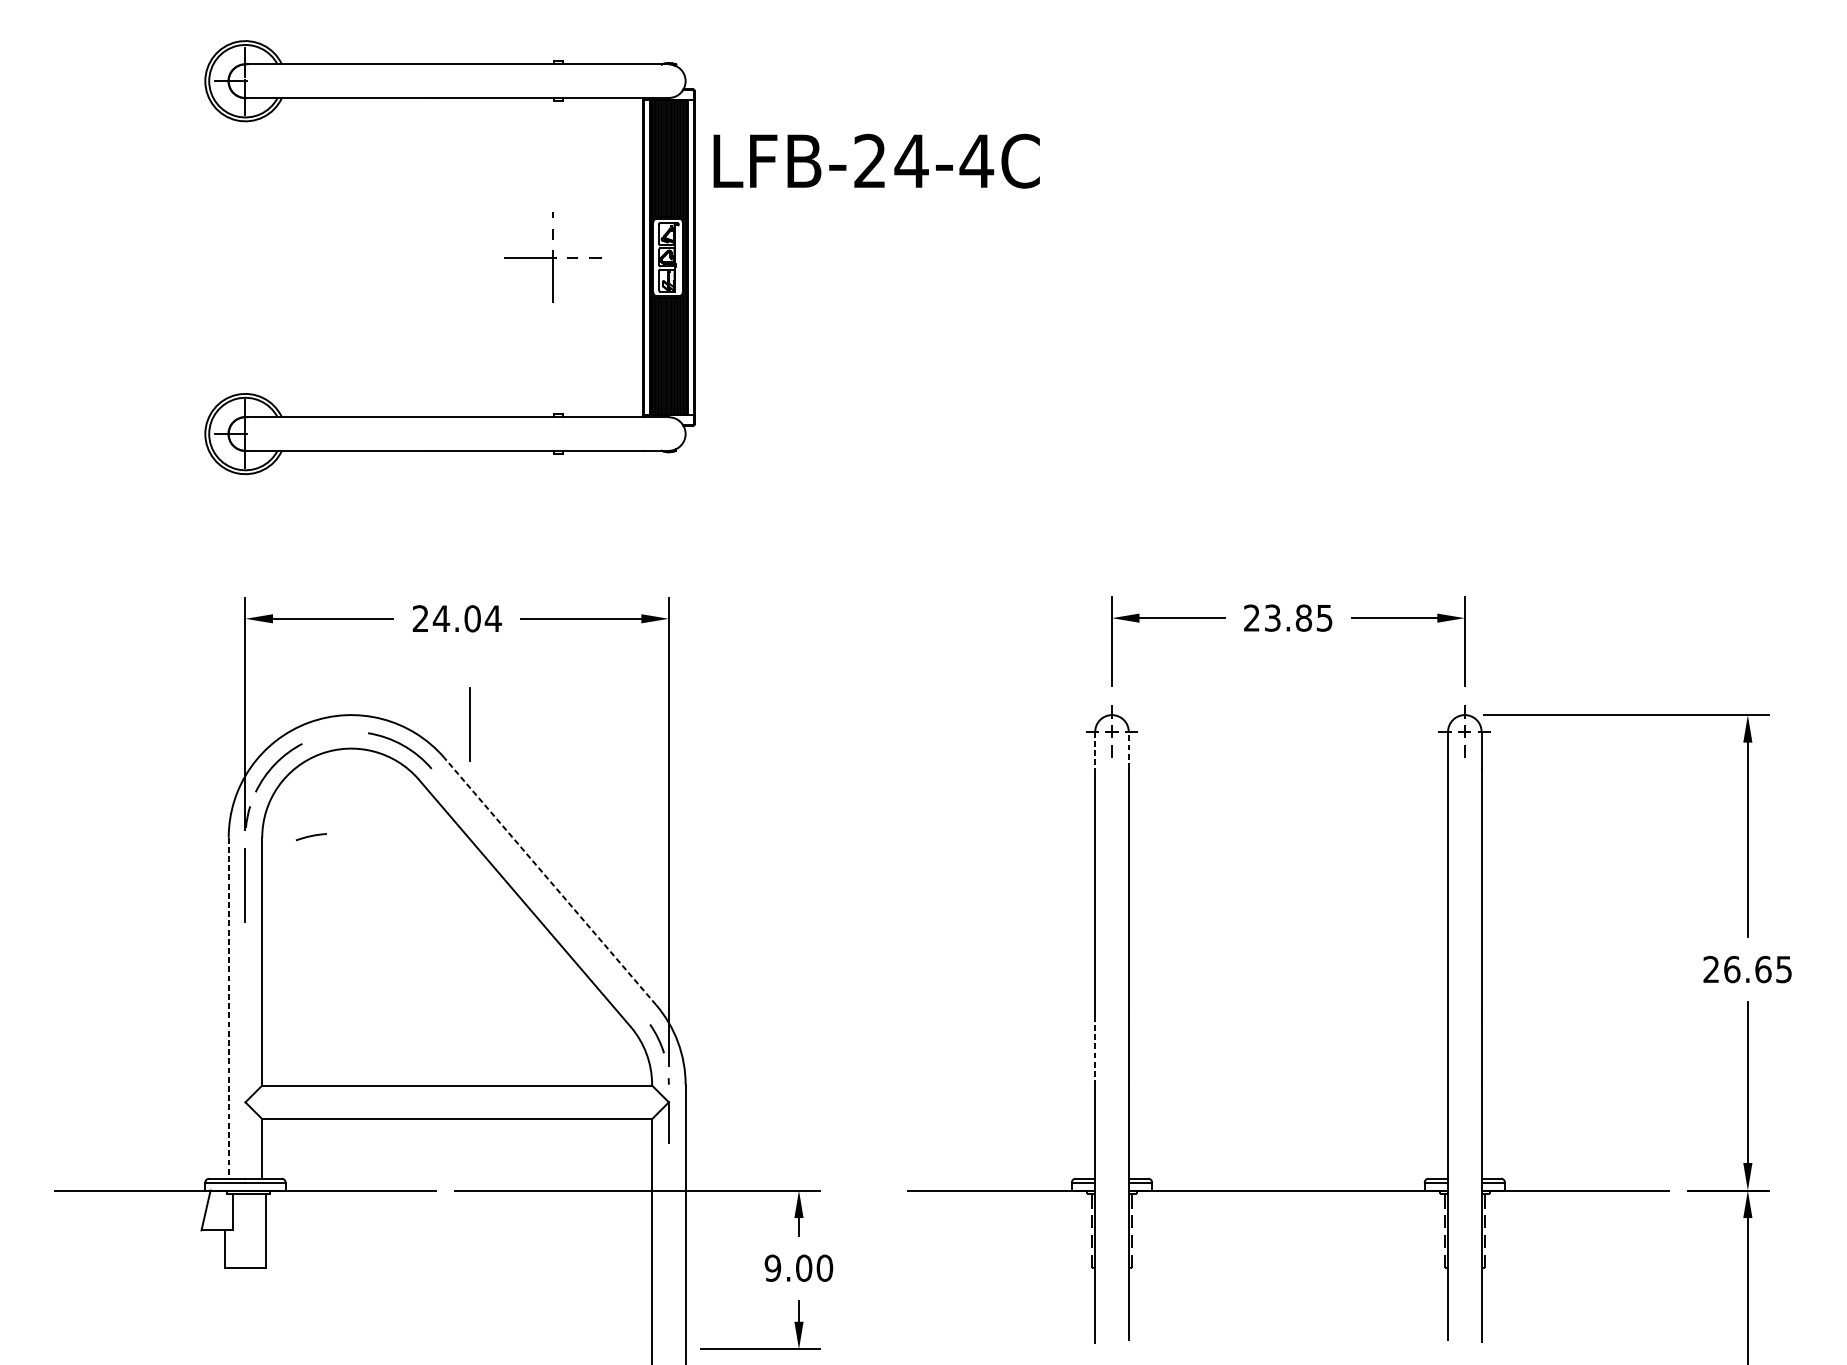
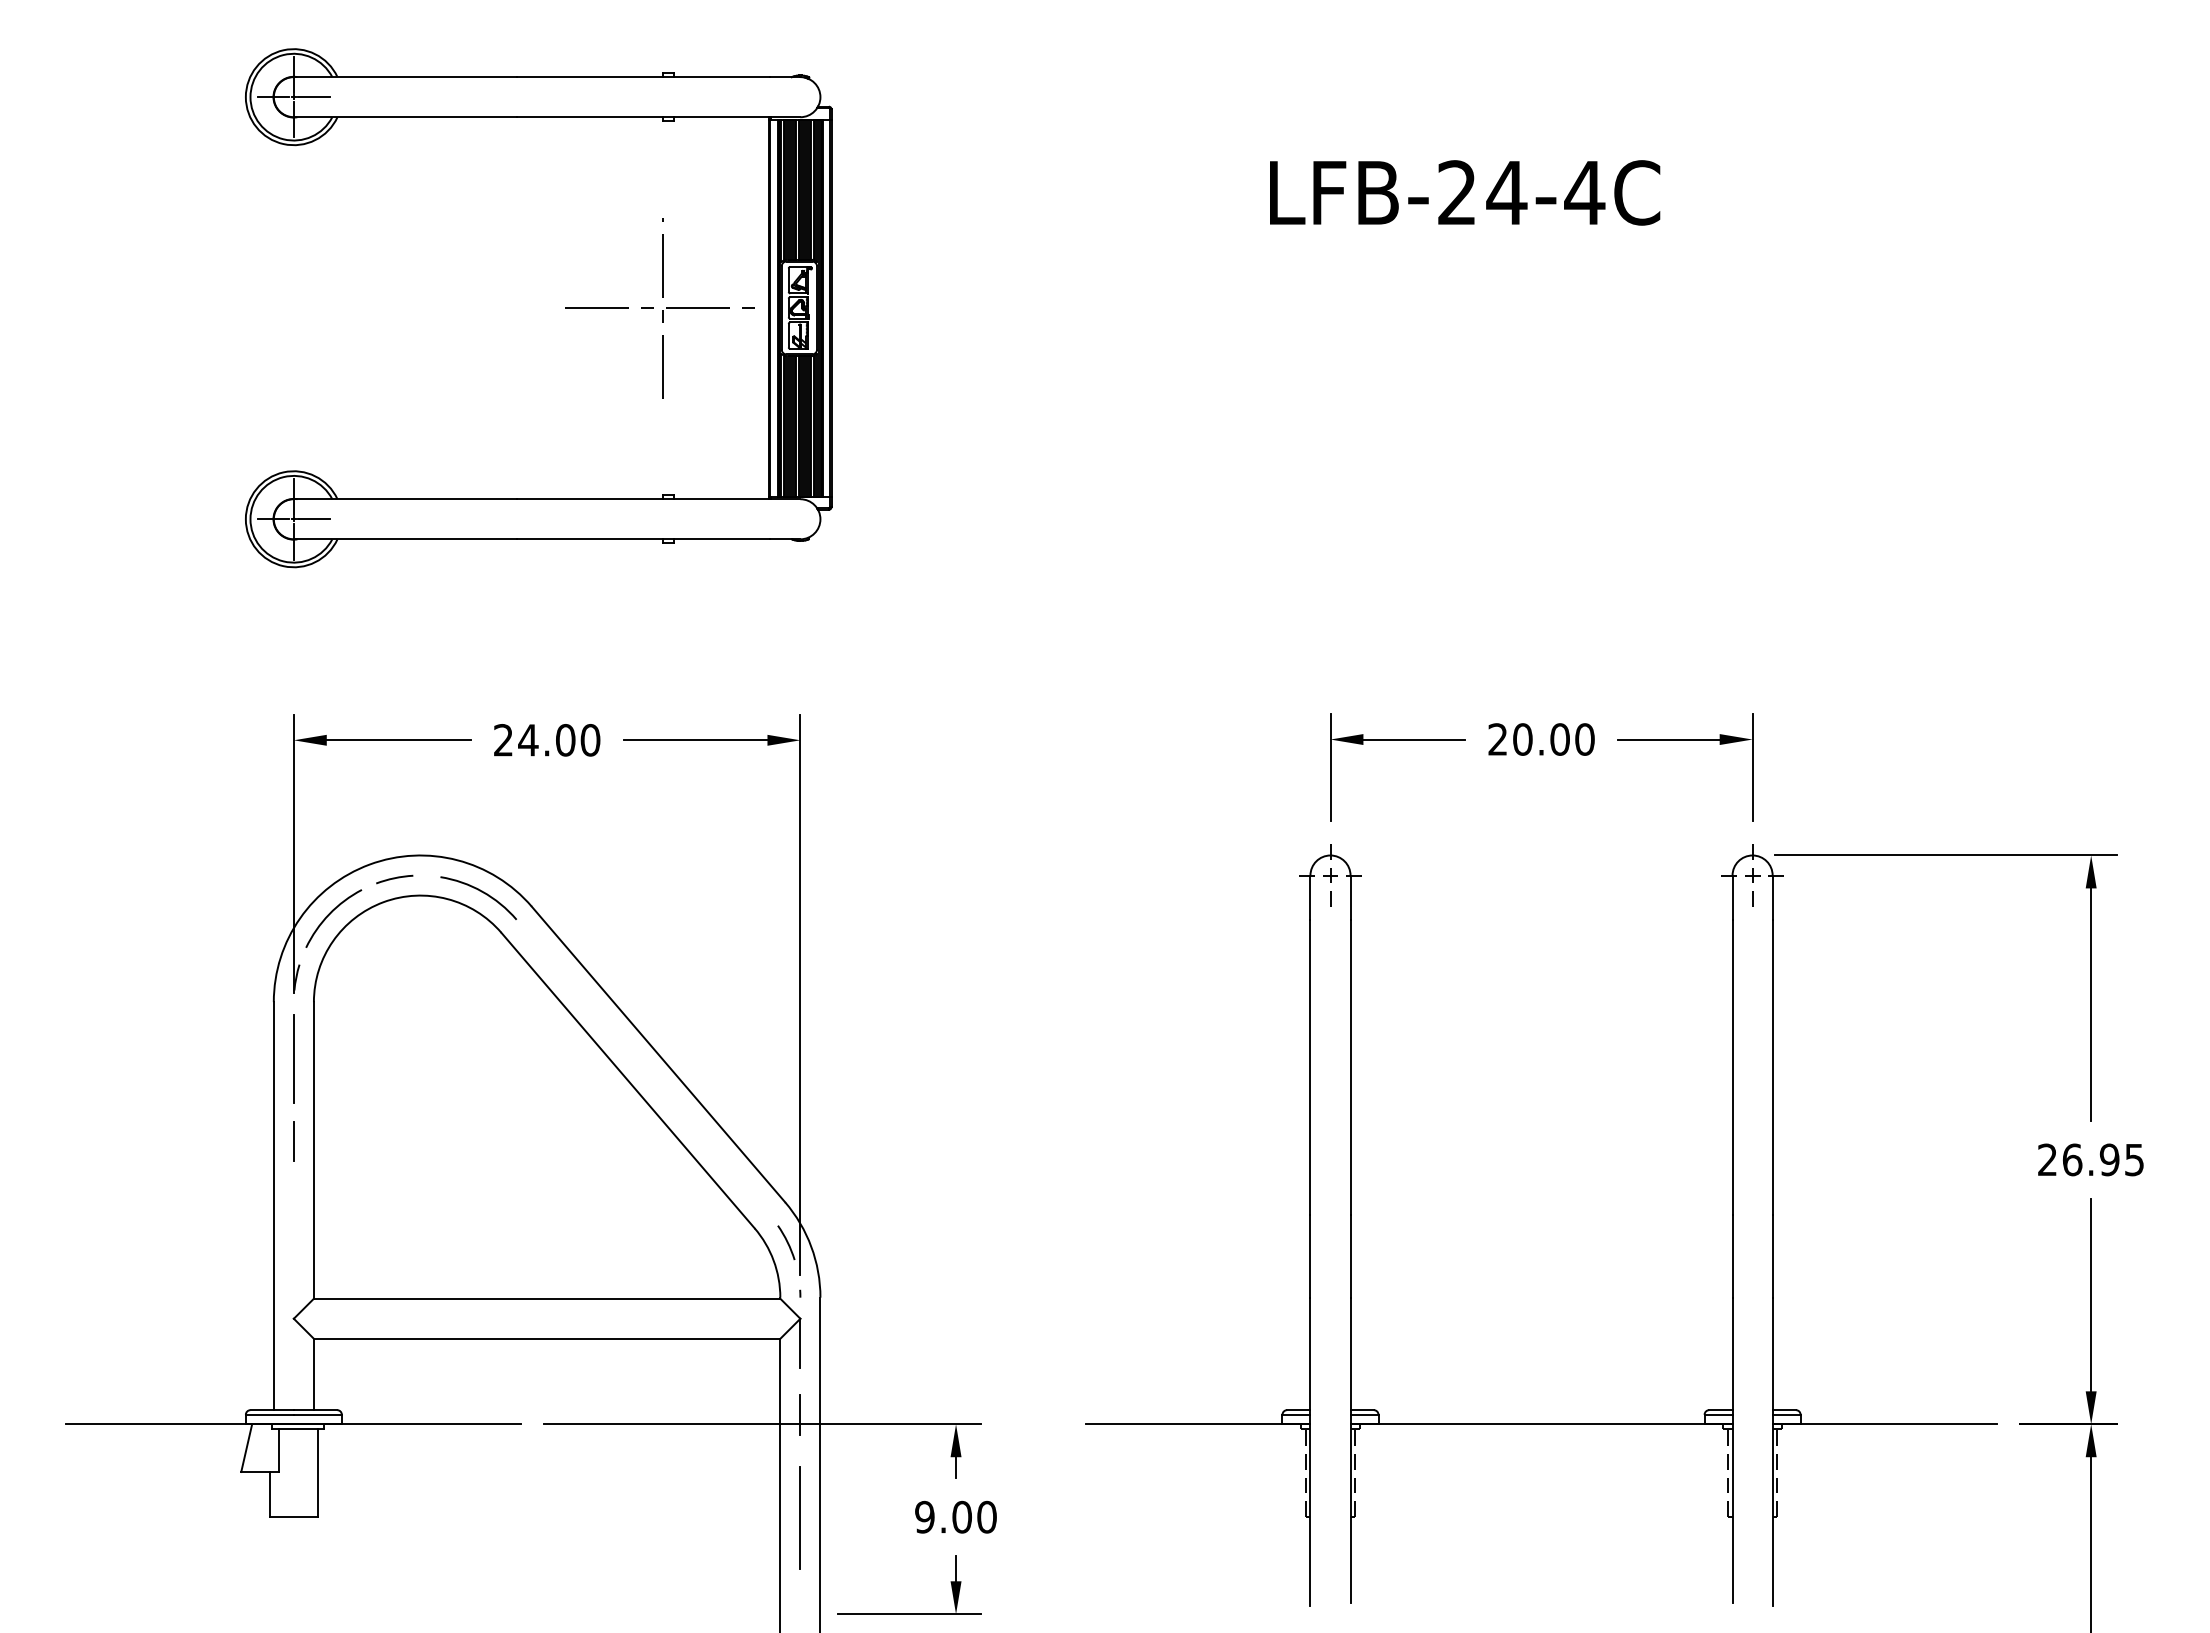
line: (262, 81) -> (314, 97), added
text: (877, 160) -> (1465, 192), moved
part: (551, 257) -> (659, 308), size x1.67
line: (262, 434) -> (314, 519), added
text: (493, 618) -> (590, 740), 24.04 -> 24.00
text: (1298, 618) -> (1553, 739), 23.85 -> 20.00
line: (469, 724) -> (561, 866), removed
line: (1128, 750) -> (1350, 897), dashed -> solid
line: (1095, 751) -> (1310, 898), dashed -> solid
arc: (311, 837) -> (394, 879), moved
line: (550, 881) -> (658, 1054), dashed -> solid
line: (245, 953) -> (293, 1140), added
text: (1763, 969) -> (2109, 1159), 26.65 -> 26.95
line: (228, 1008) -> (273, 1206), dashed -> solid
line: (1095, 1050) -> (1310, 1256), dashed -> solid
line: (668, 1183) -> (800, 1415), added
line: (668, 1268) -> (800, 1517), added

